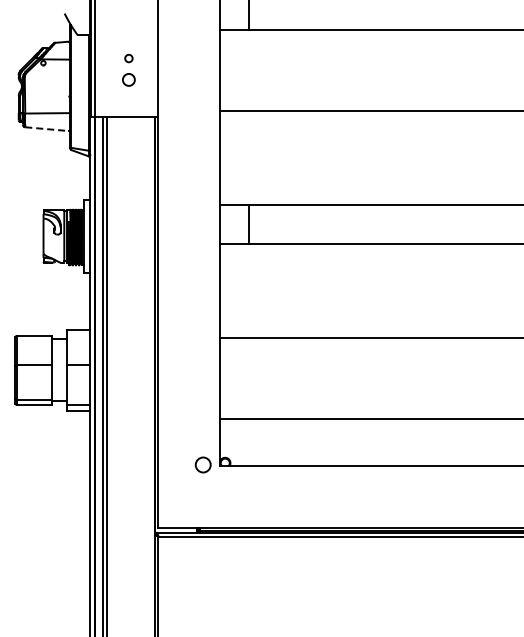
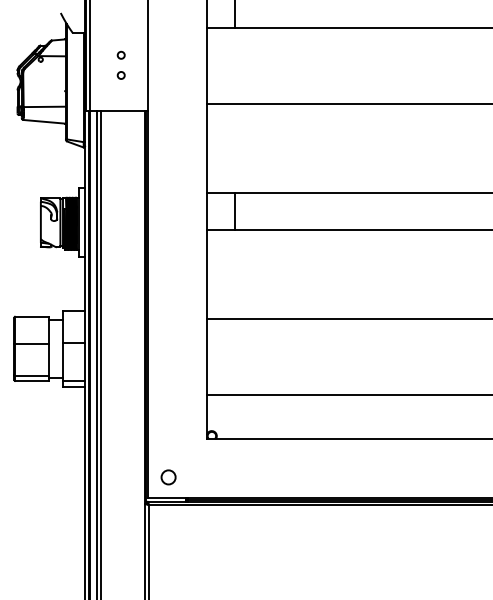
circle: (128, 79) -> (120, 75), size x0.62
line: (47, 129) -> (44, 122), dashed -> solid
circle: (202, 464) -> (167, 476), moved

